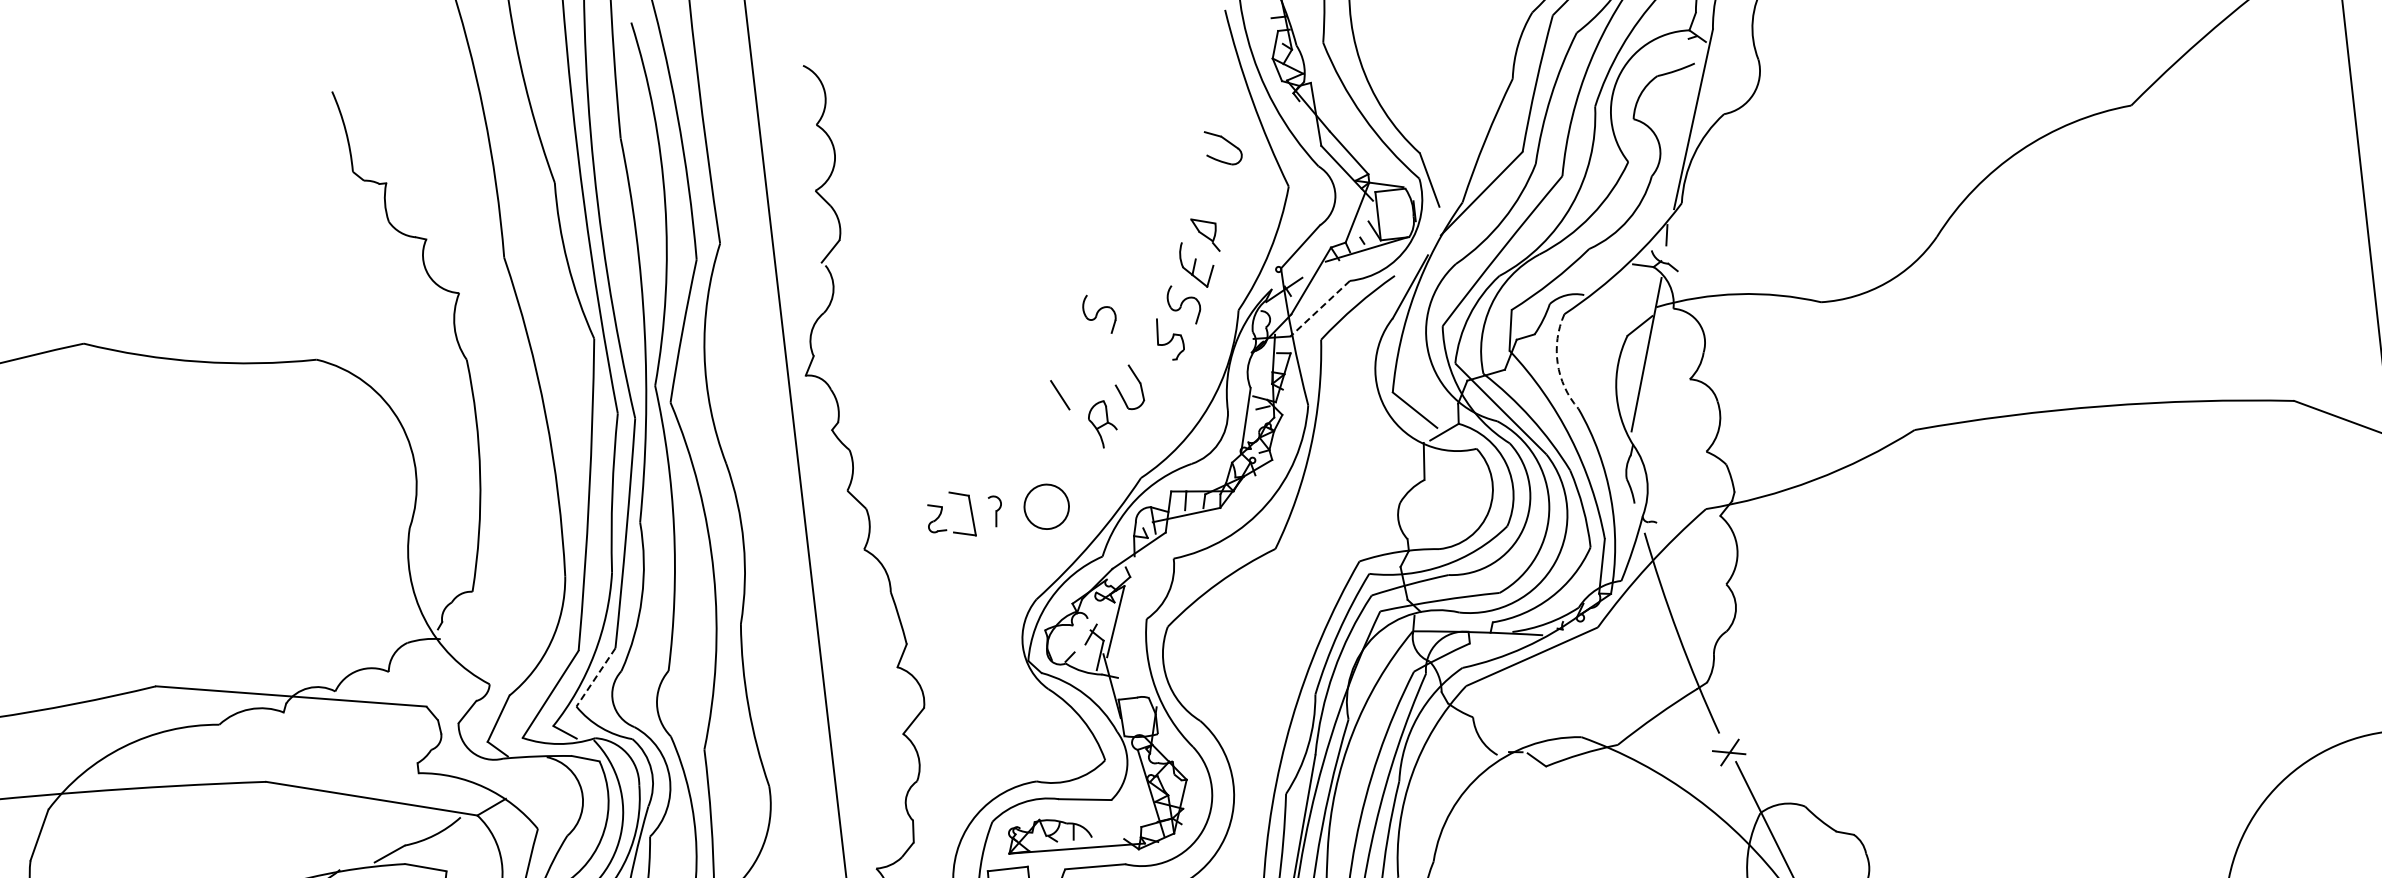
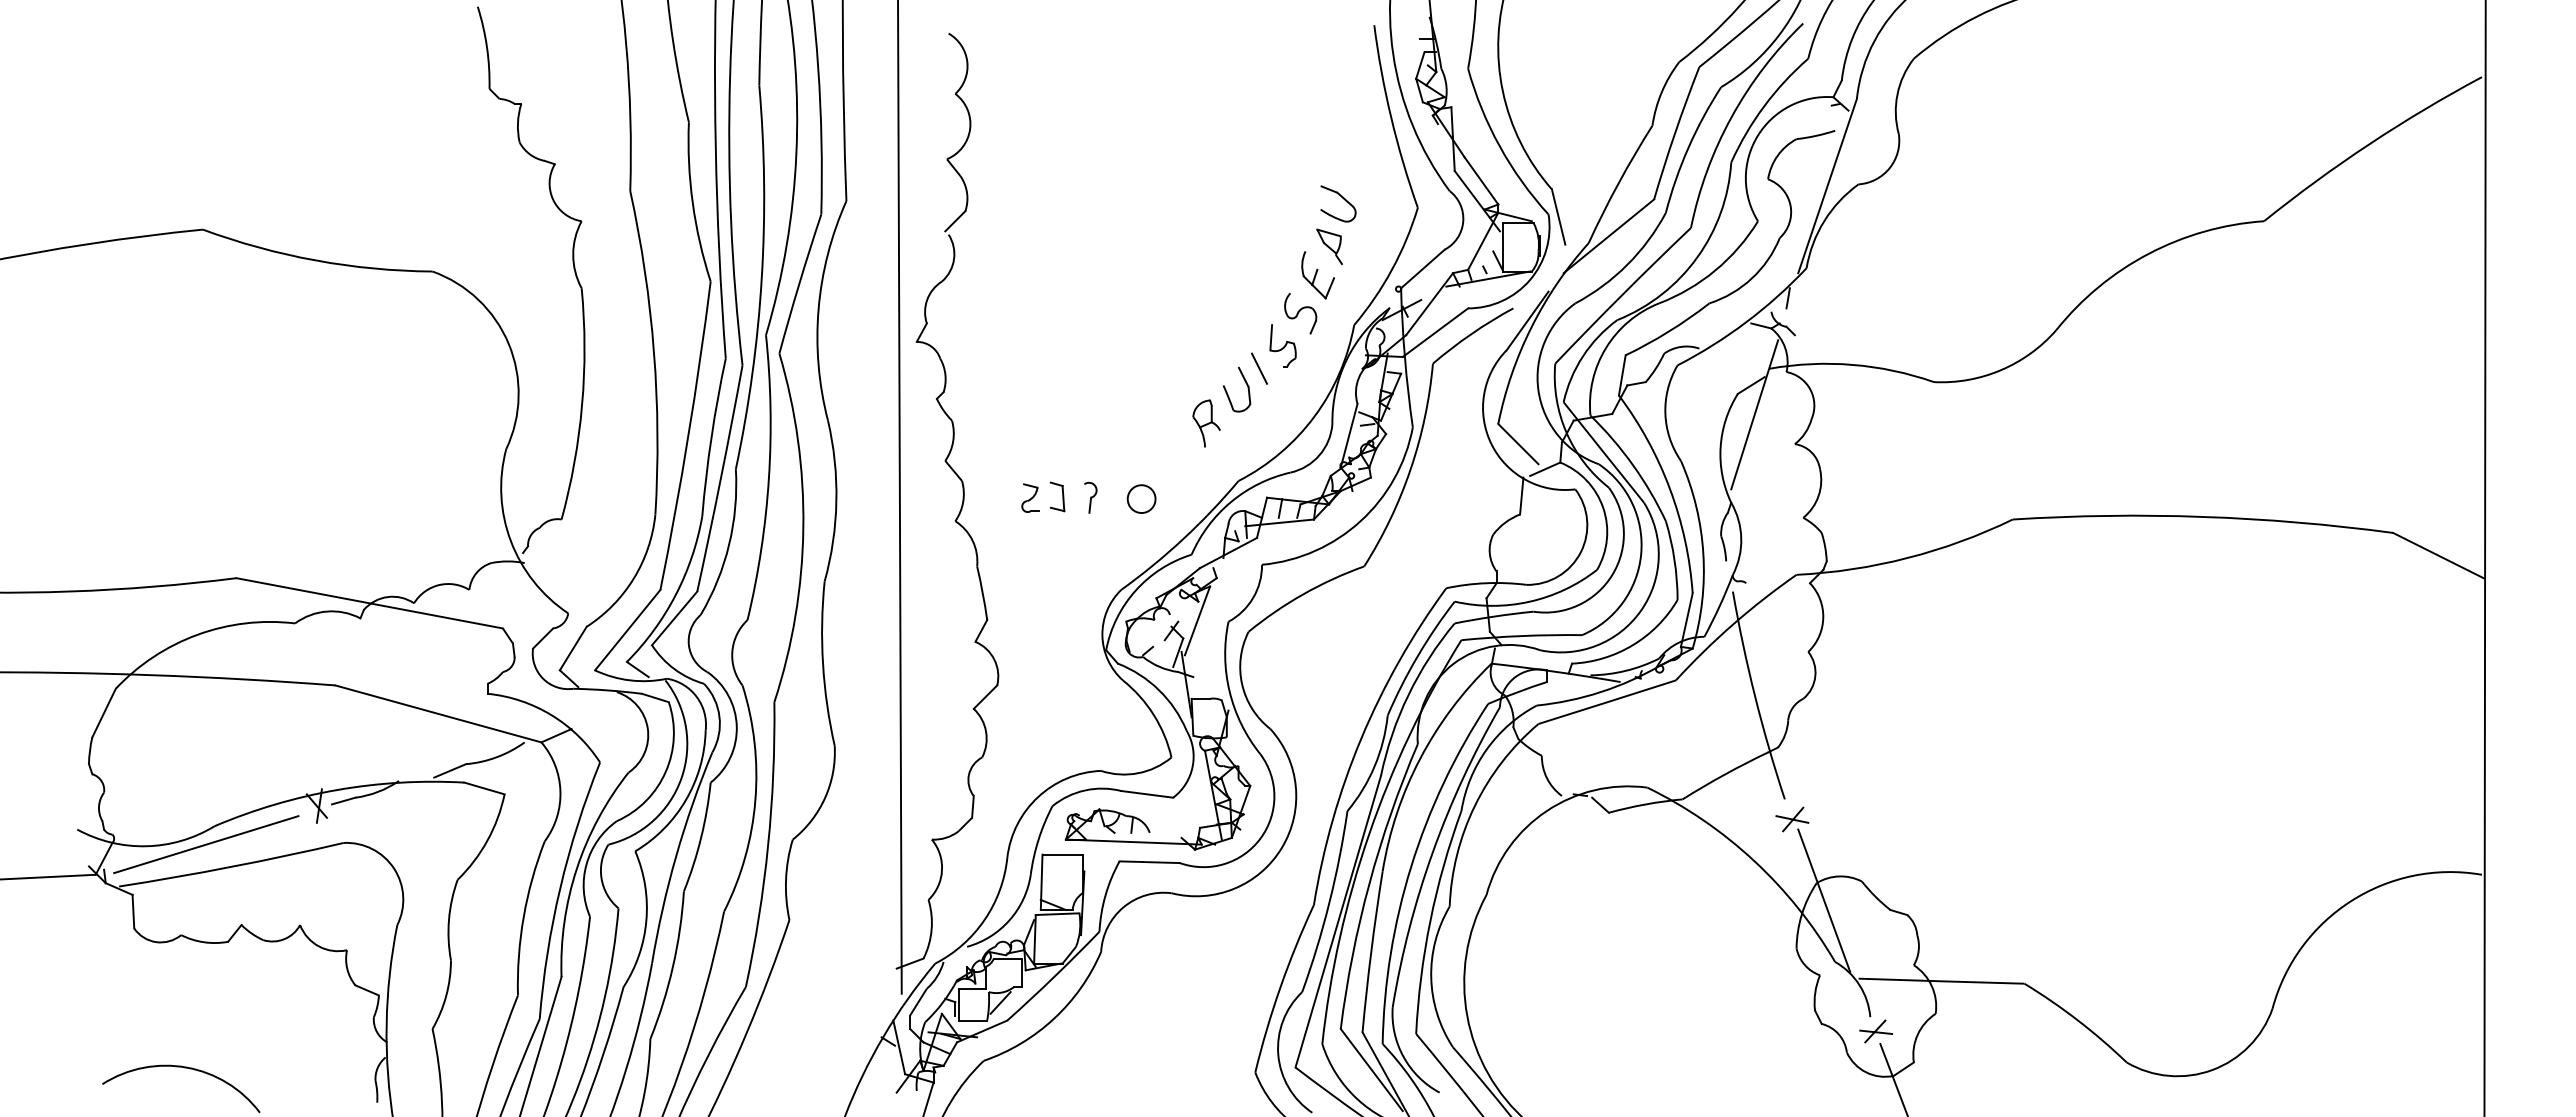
part: (1227, 141) -> (1342, 198), moved
line: (1320, 308) -> (1435, 332), dashed -> solid
part: (1099, 314) -> (1215, 313), removed
arc: (1557, 363) -> (1665, 413), dashed -> solid
line: (1059, 395) -> (1258, 368), moved
circle: (1046, 507) -> (1141, 499), size x0.62
part: (962, 513) -> (1057, 496), size x0.62
line: (595, 677) -> (674, 618), dashed -> solid

